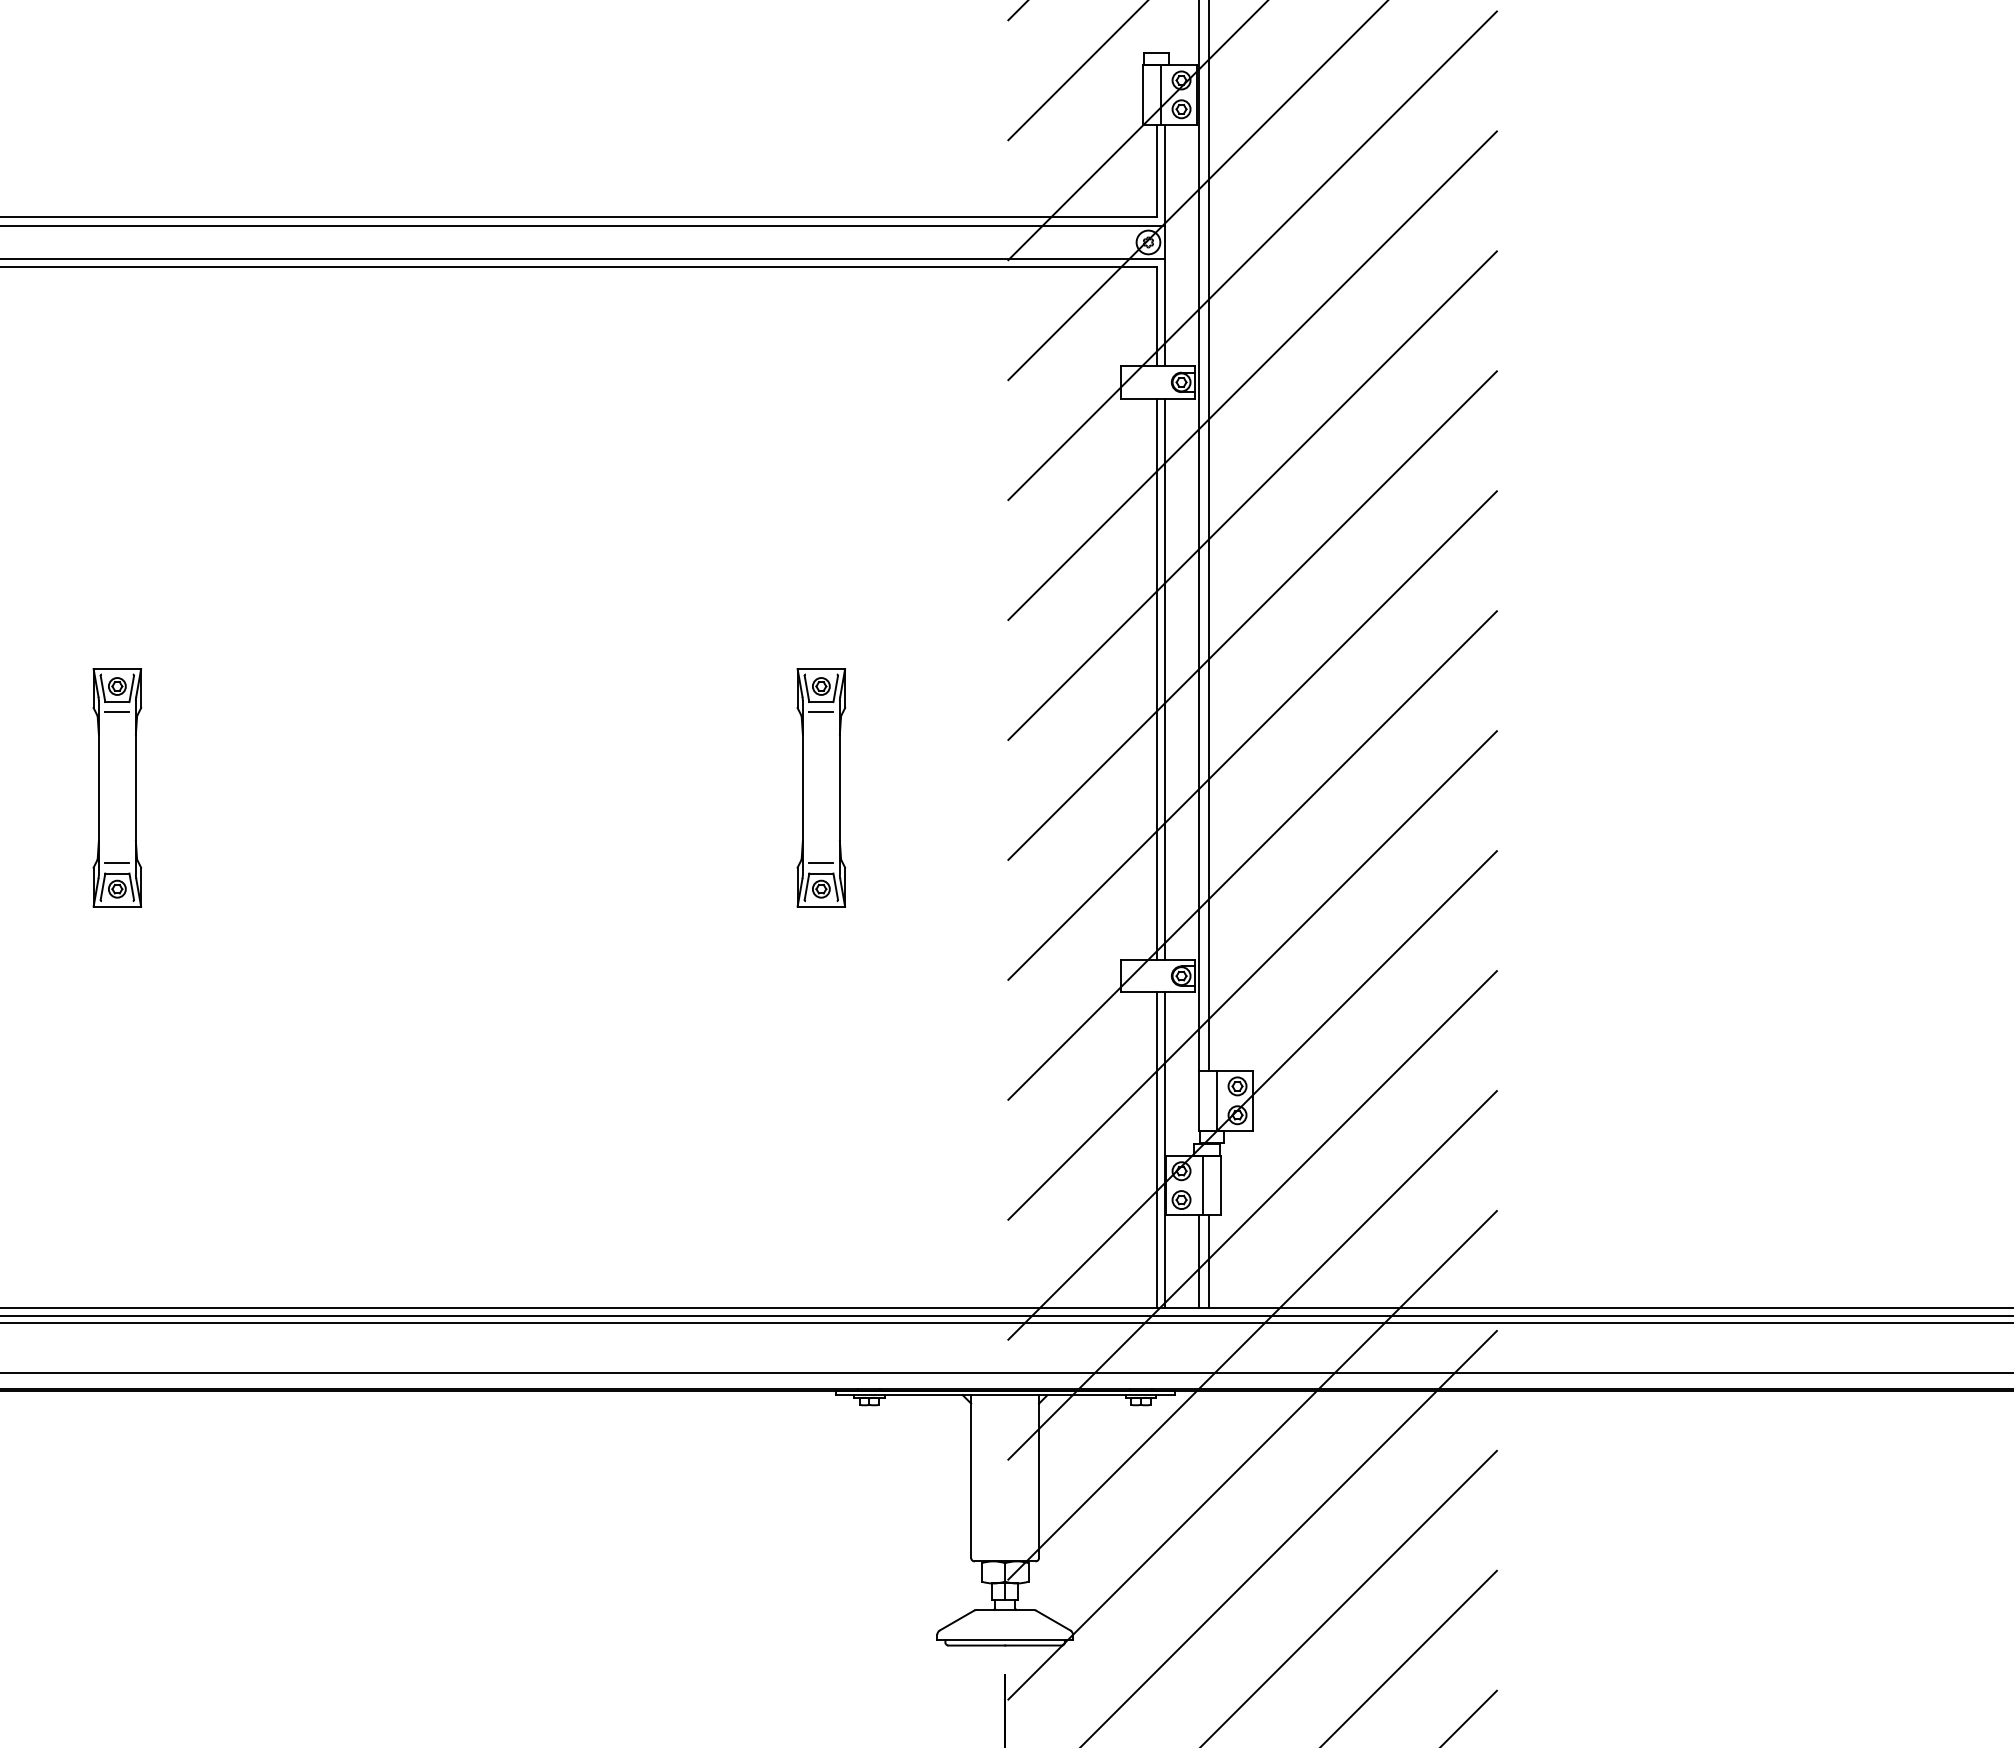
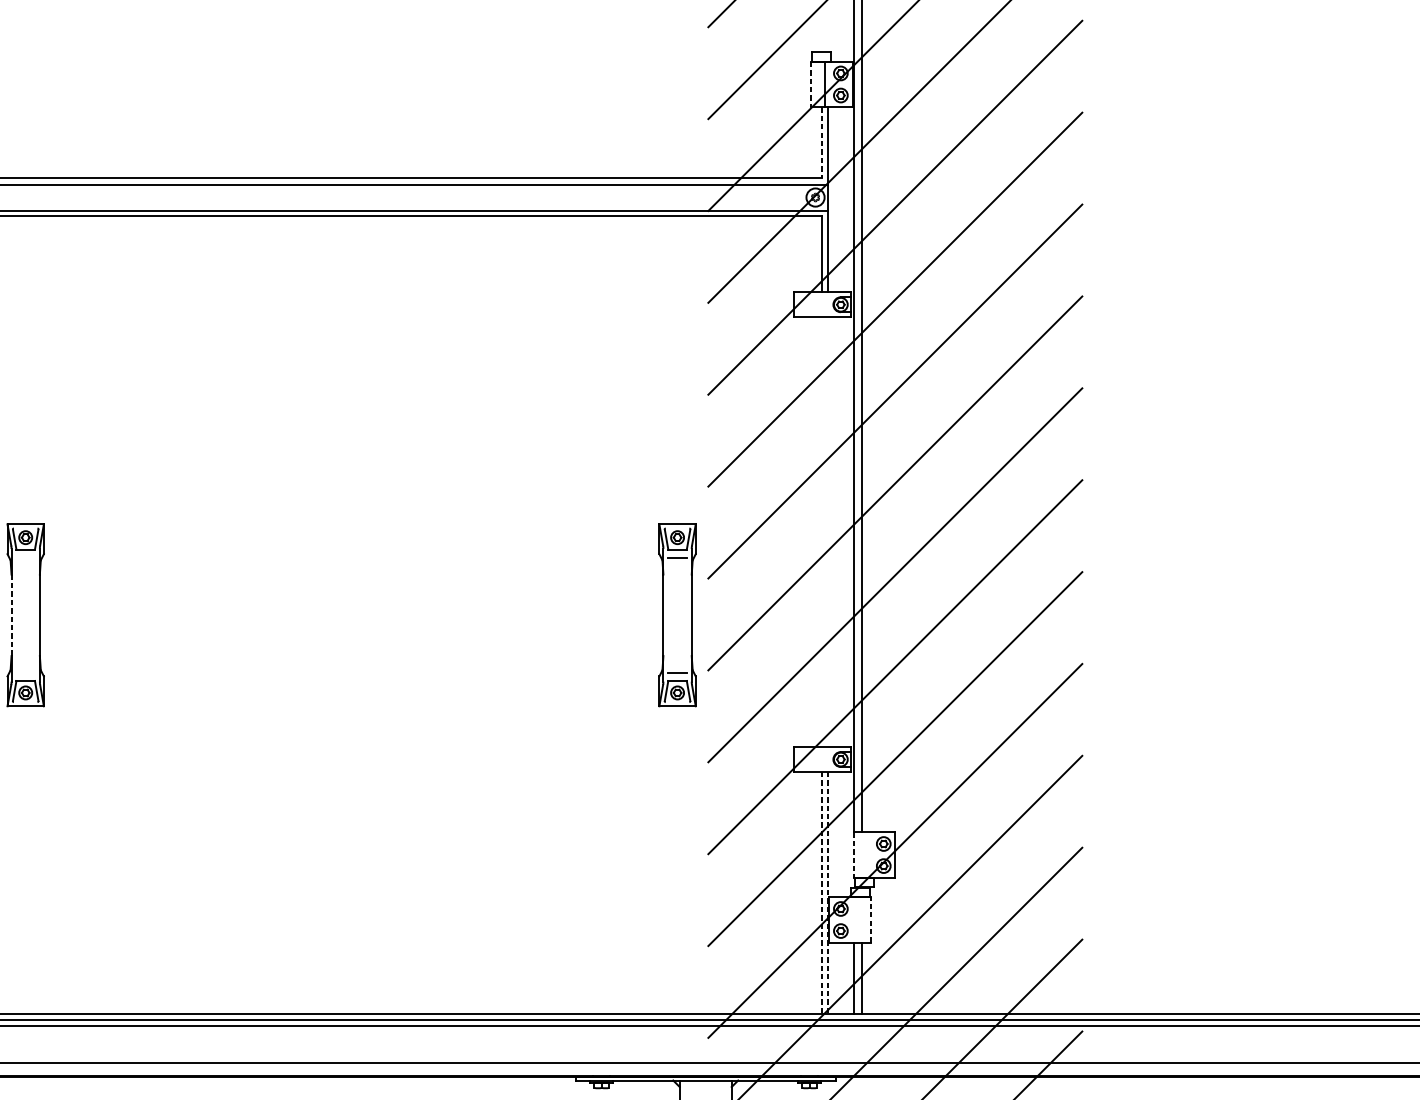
line: (1142, 94) -> (810, 84), solid -> dashed
line: (1156, 171) -> (821, 143), solid -> dashed
line: (1156, 679) -> (821, 532), removed
line: (1164, 679) -> (827, 532), removed
line: (117, 712) -> (25, 557), removed
part: (821, 787) -> (677, 615), moved
line: (98, 788) -> (11, 615), solid -> dashed
line: (117, 863) -> (25, 673), removed
line: (1198, 1100) -> (853, 854), solid -> dashed
line: (1216, 1100) -> (867, 854), removed
line: (1156, 1150) -> (821, 893), solid -> dashed
line: (1164, 1150) -> (827, 893), solid -> dashed
line: (1202, 1185) -> (856, 919), removed
line: (1220, 1185) -> (870, 919), solid -> dashed

